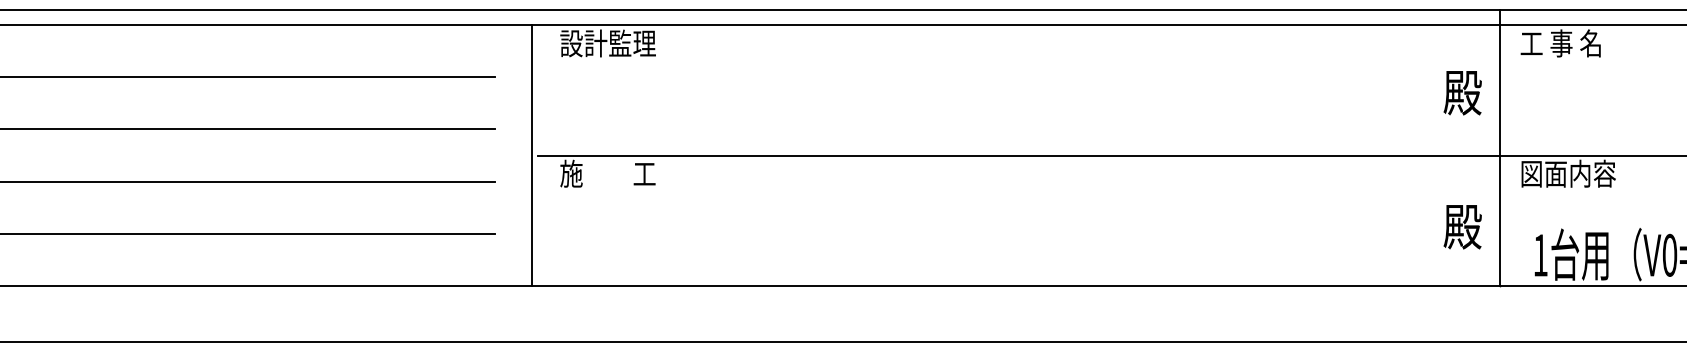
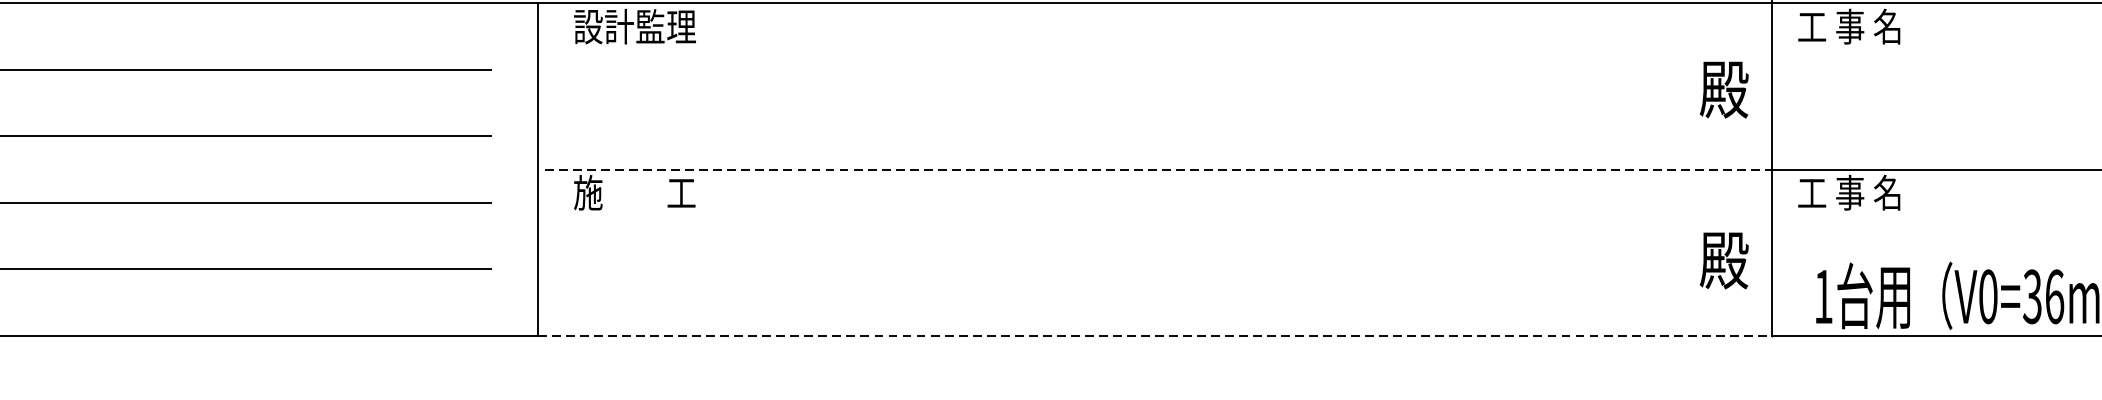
line: (1019, 155) -> (1159, 169), solid -> dashed
text: (1567, 173) -> (1857, 192), 図面内容 -> 工 事 名
line: (1015, 285) -> (1154, 335), solid -> dashed

